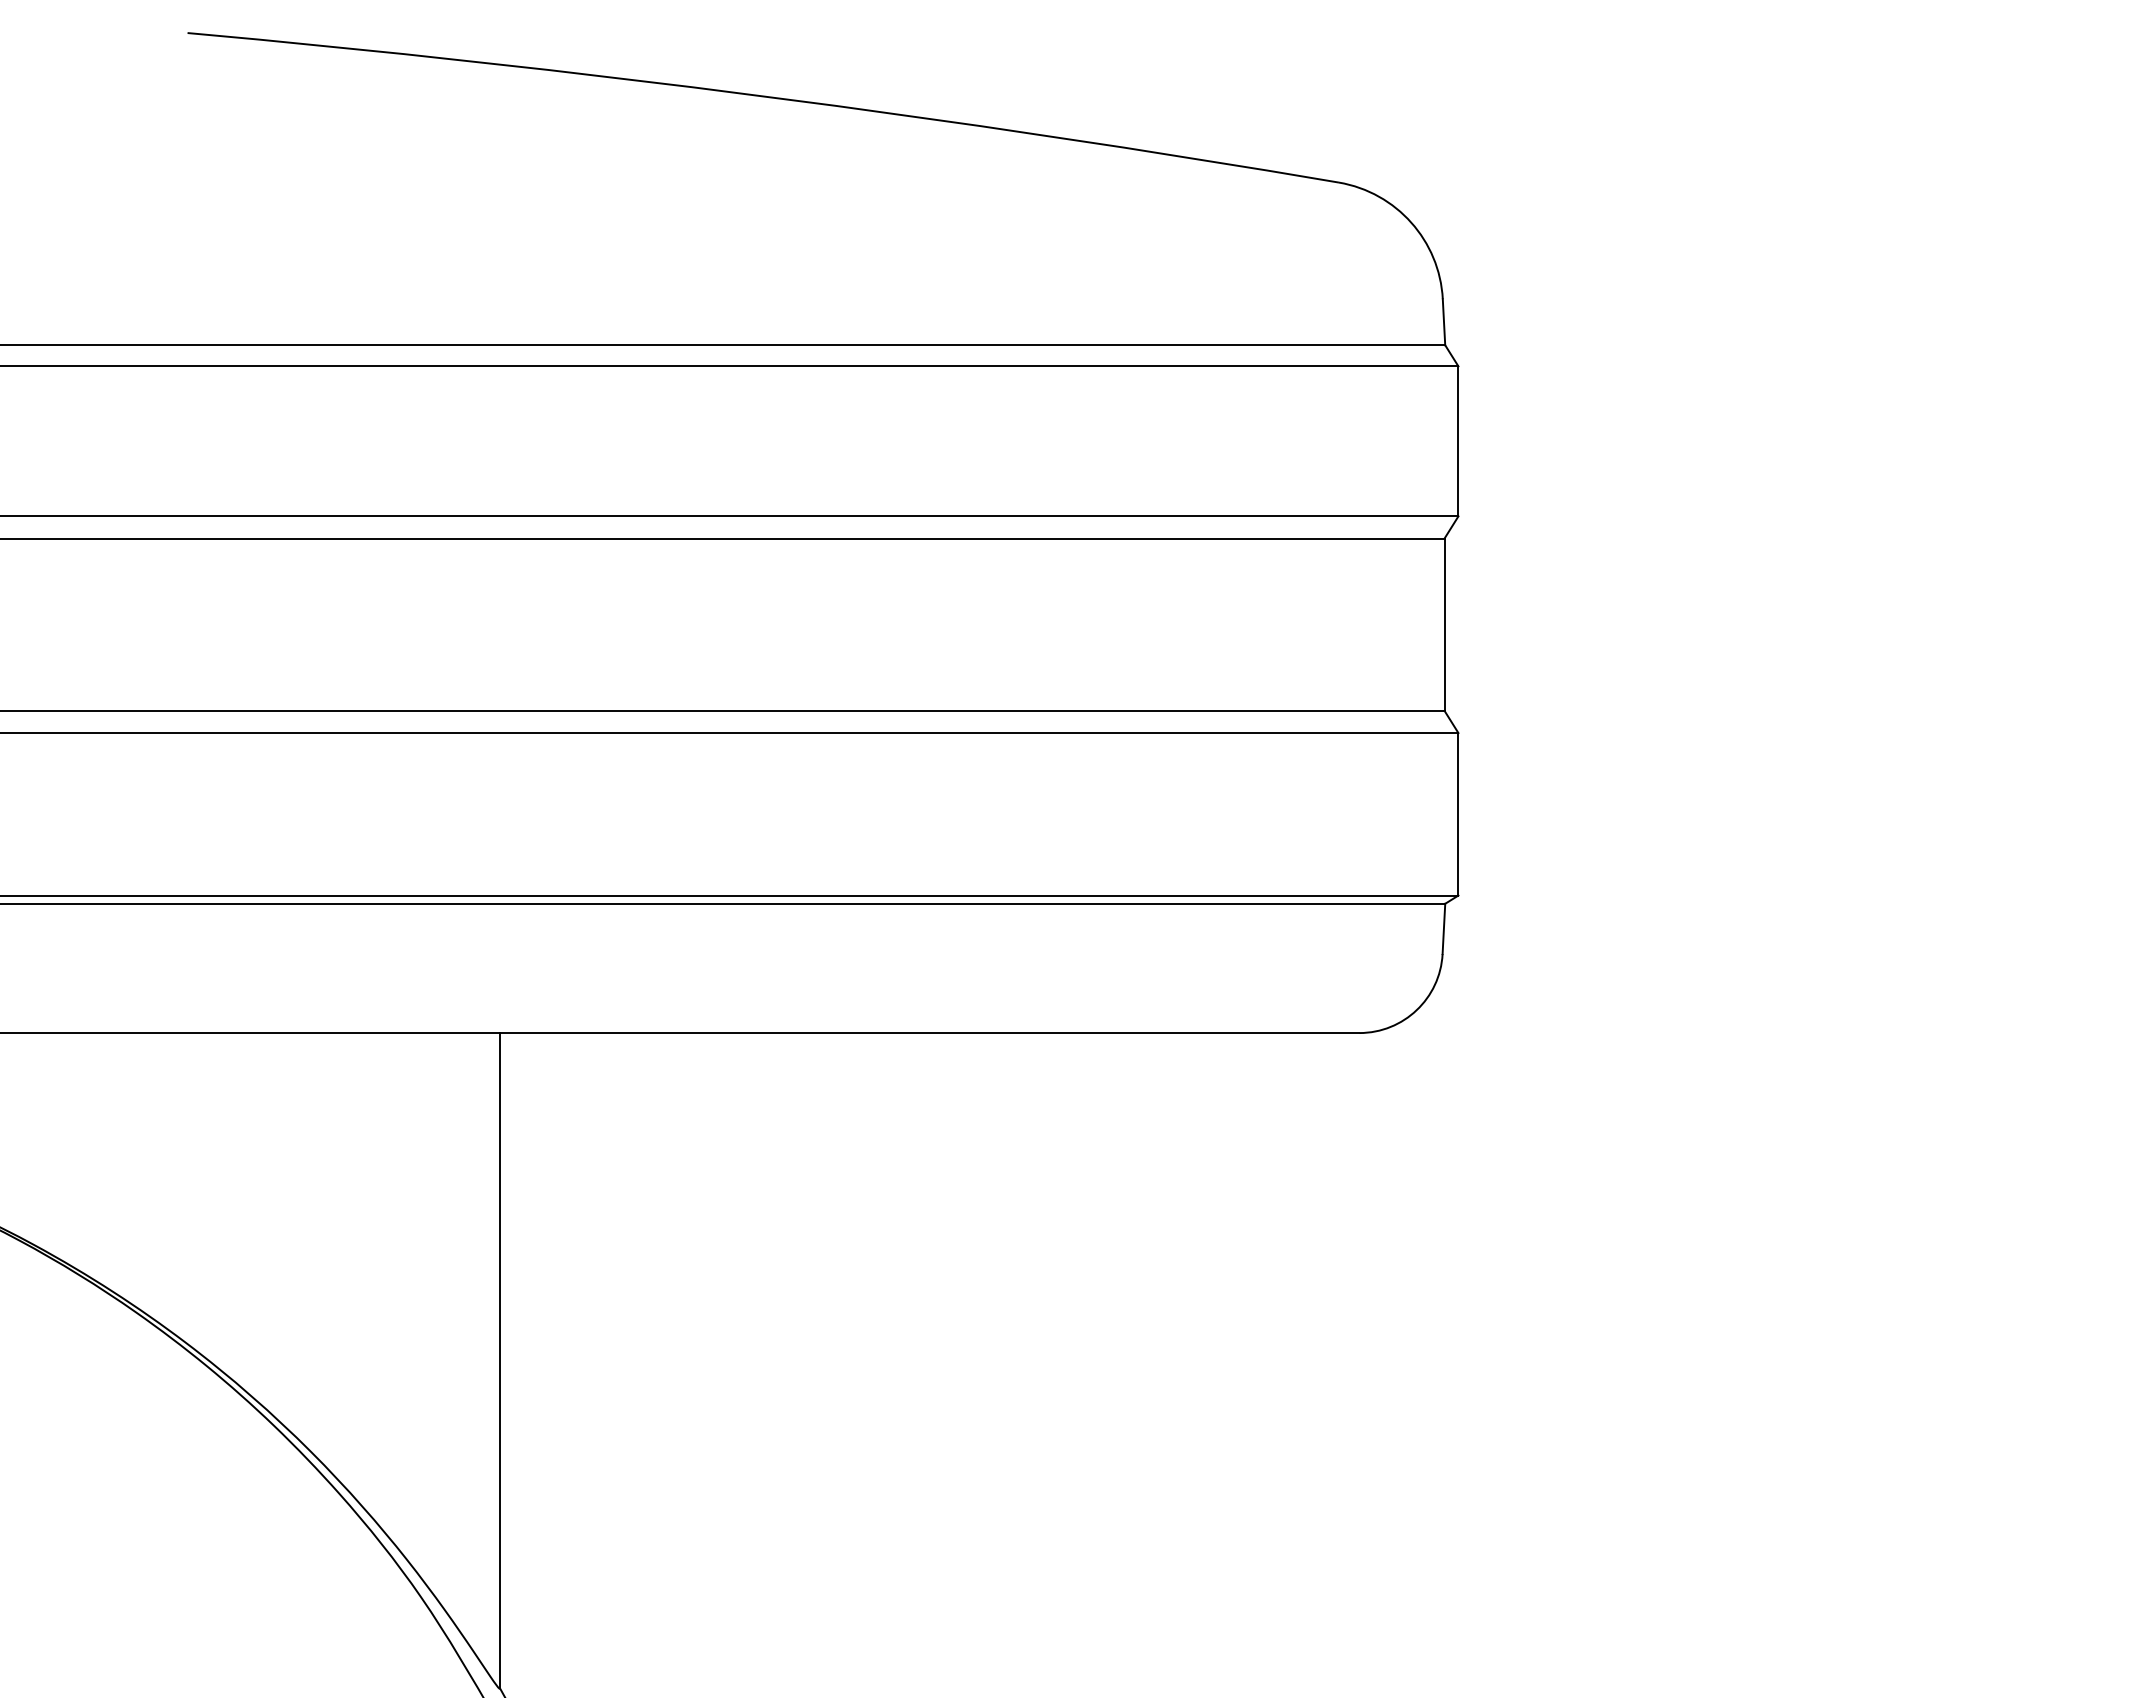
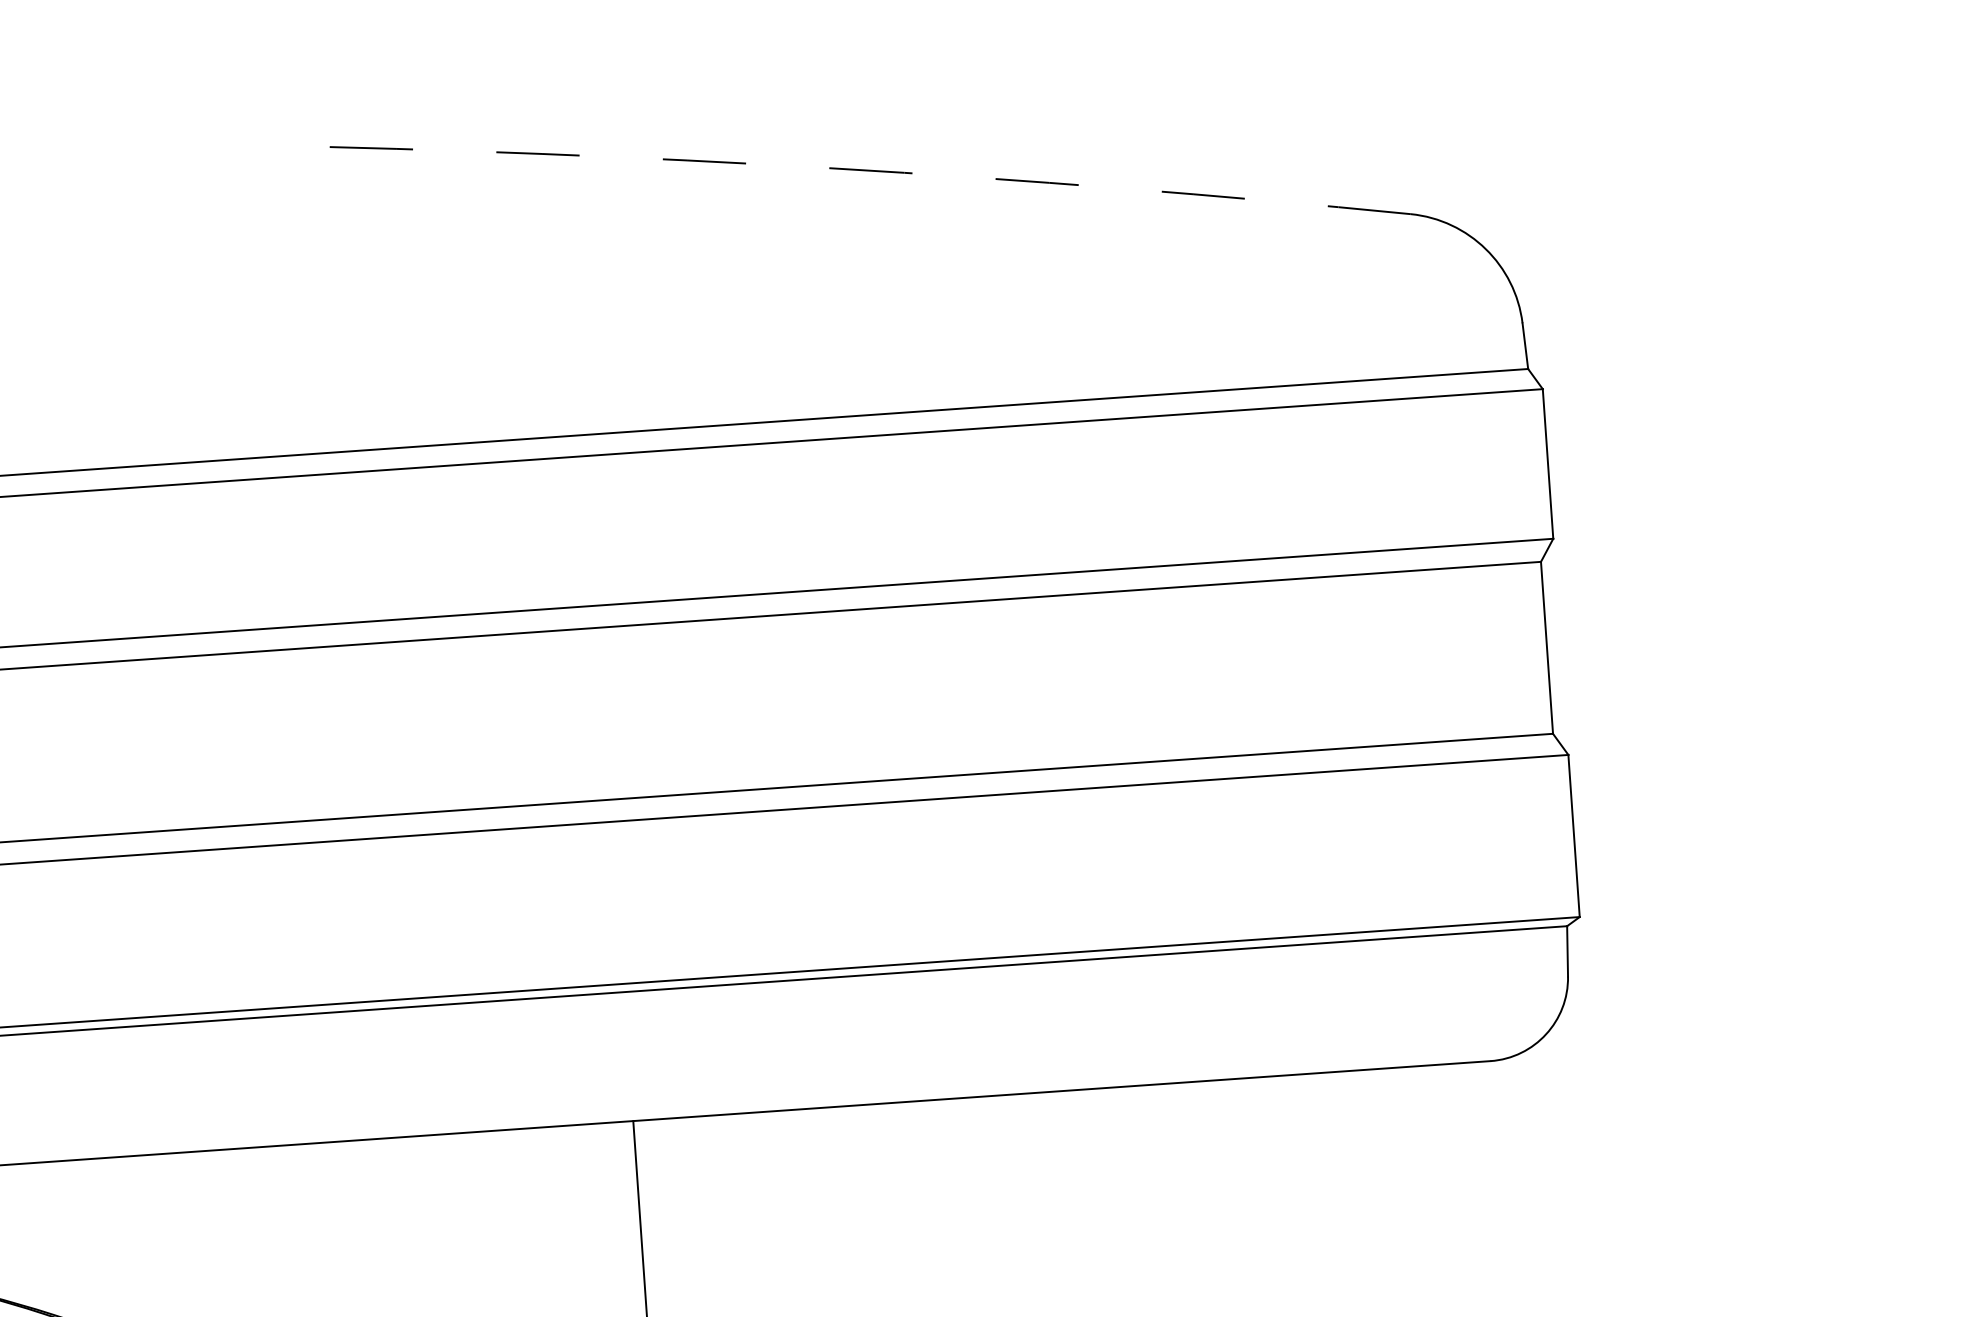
arc: (764, 96) -> (831, 168), solid -> dashed

